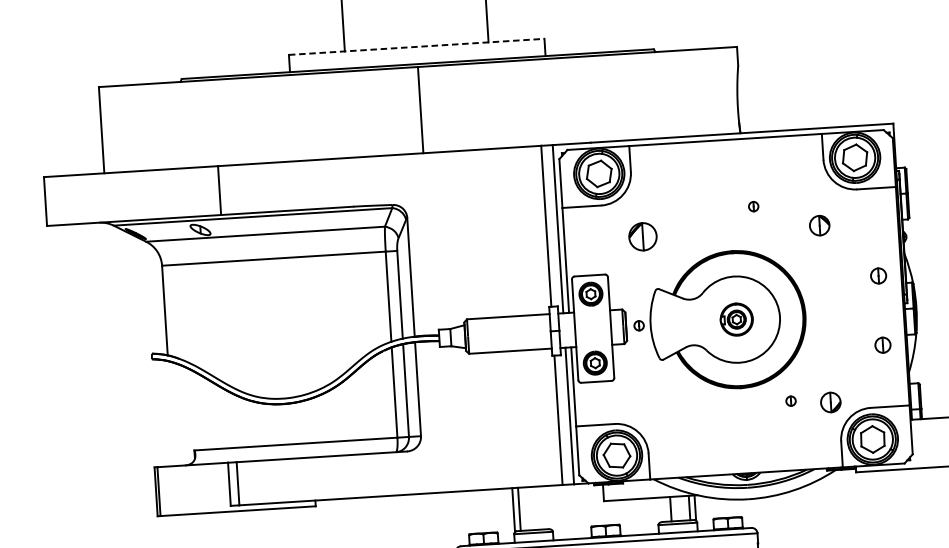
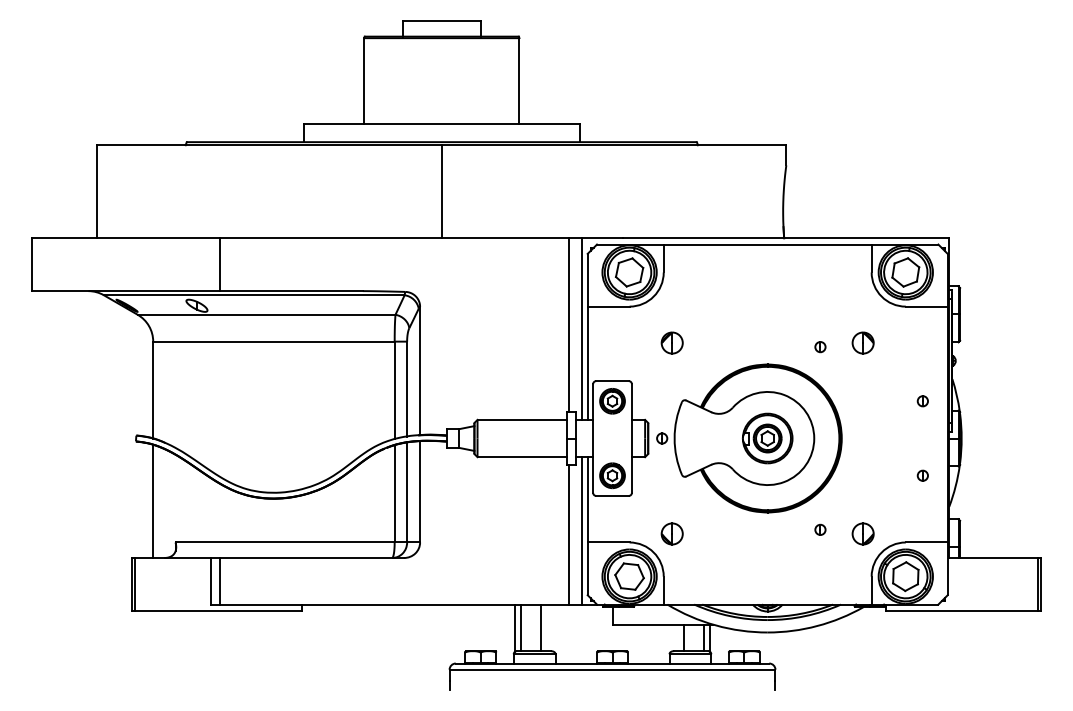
line: (416, 46) -> (441, 123), dashed -> solid
part: (753, 206) -> (820, 347), moved
part: (642, 236) -> (671, 342), size x0.71
part: (878, 276) -> (922, 401), size x0.62
part: (736, 319) -> (767, 438), size x1.43
part: (882, 344) -> (922, 475), size x0.62
line: (171, 413) -> (153, 501), added
part: (653, 413) -> (671, 533), added
line: (538, 507) -> (541, 627), added

